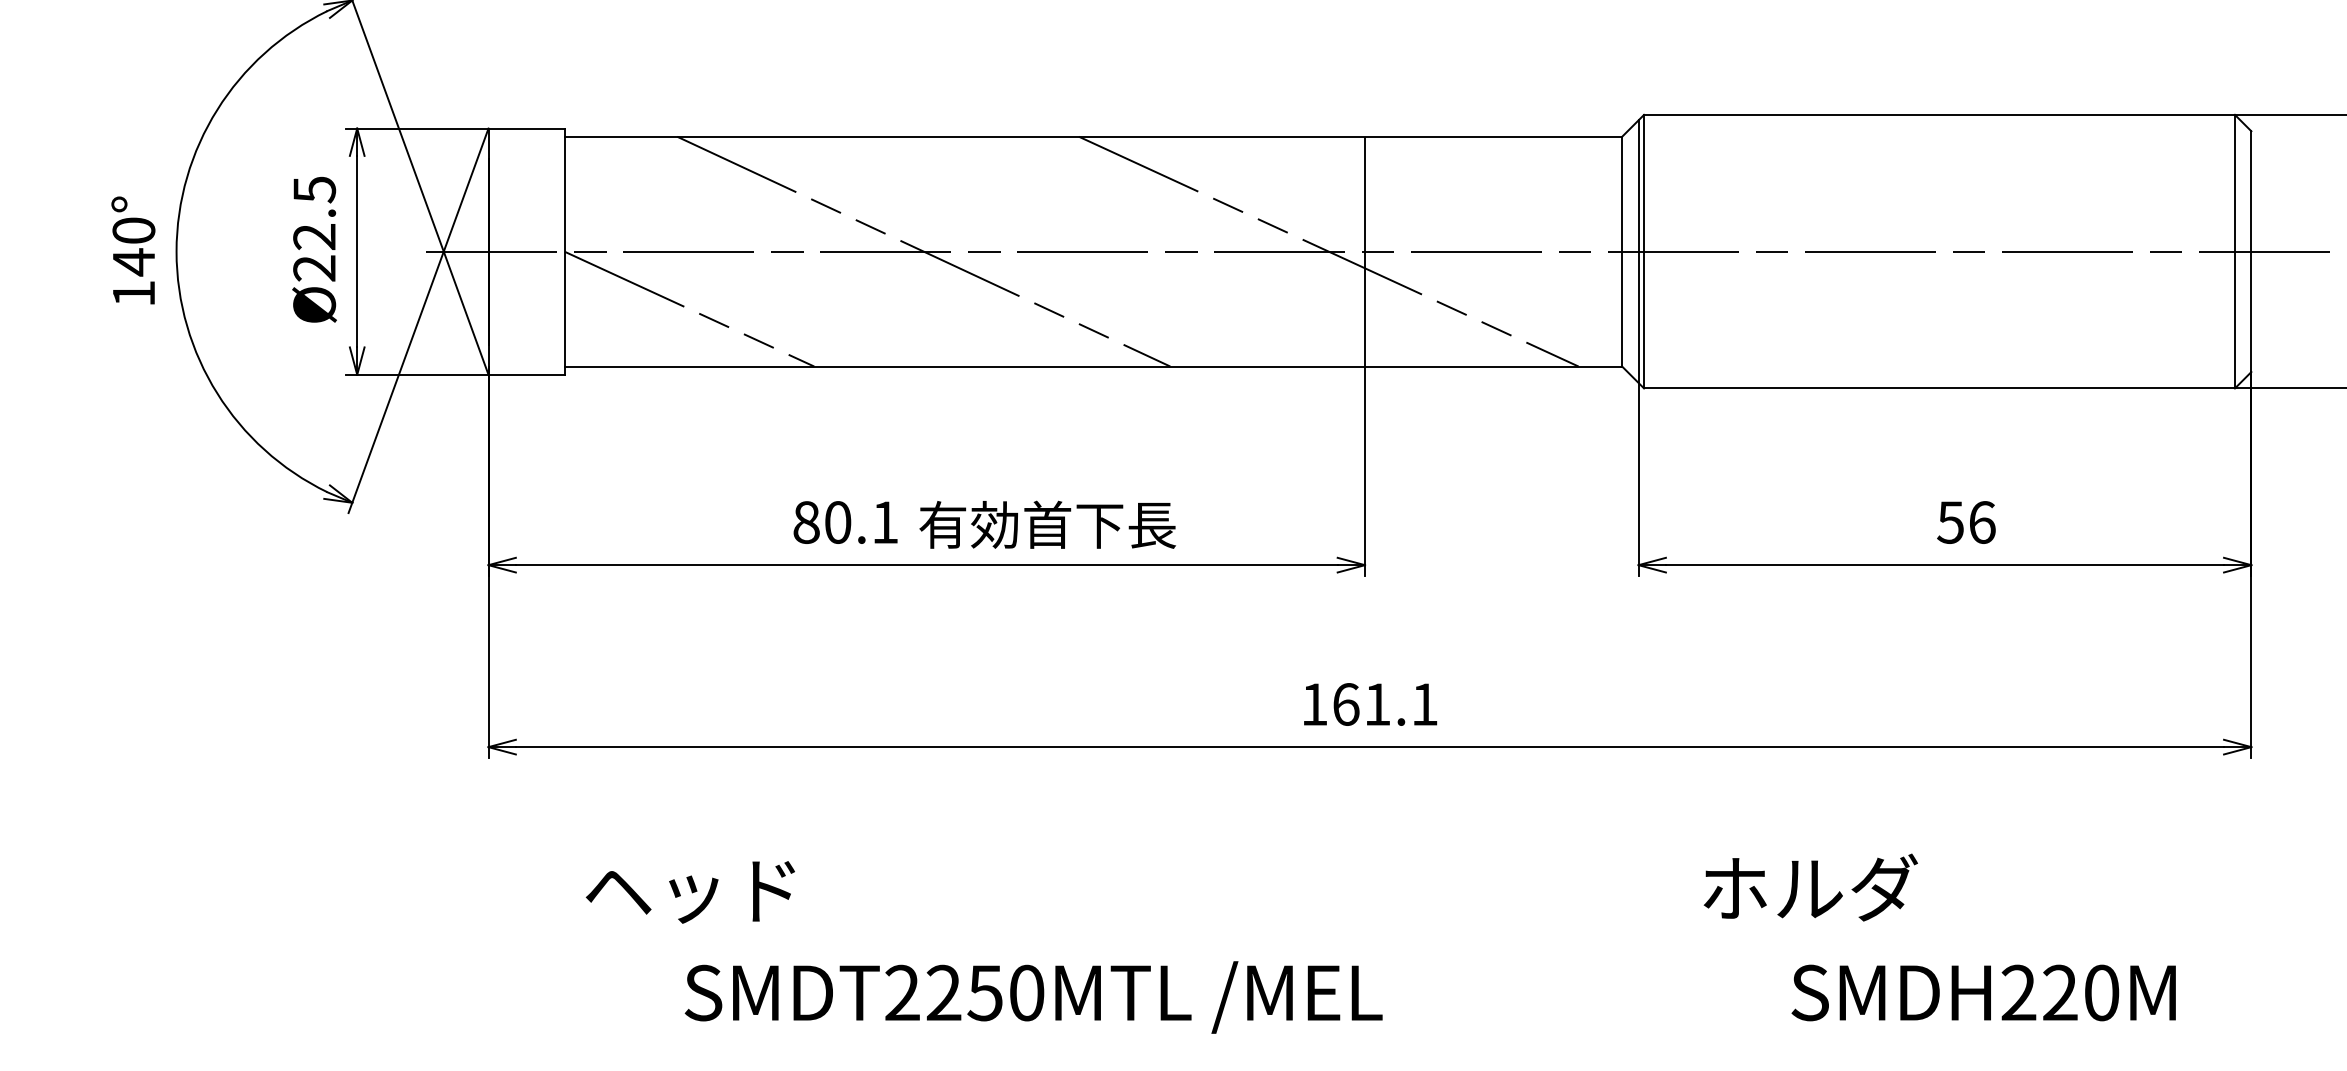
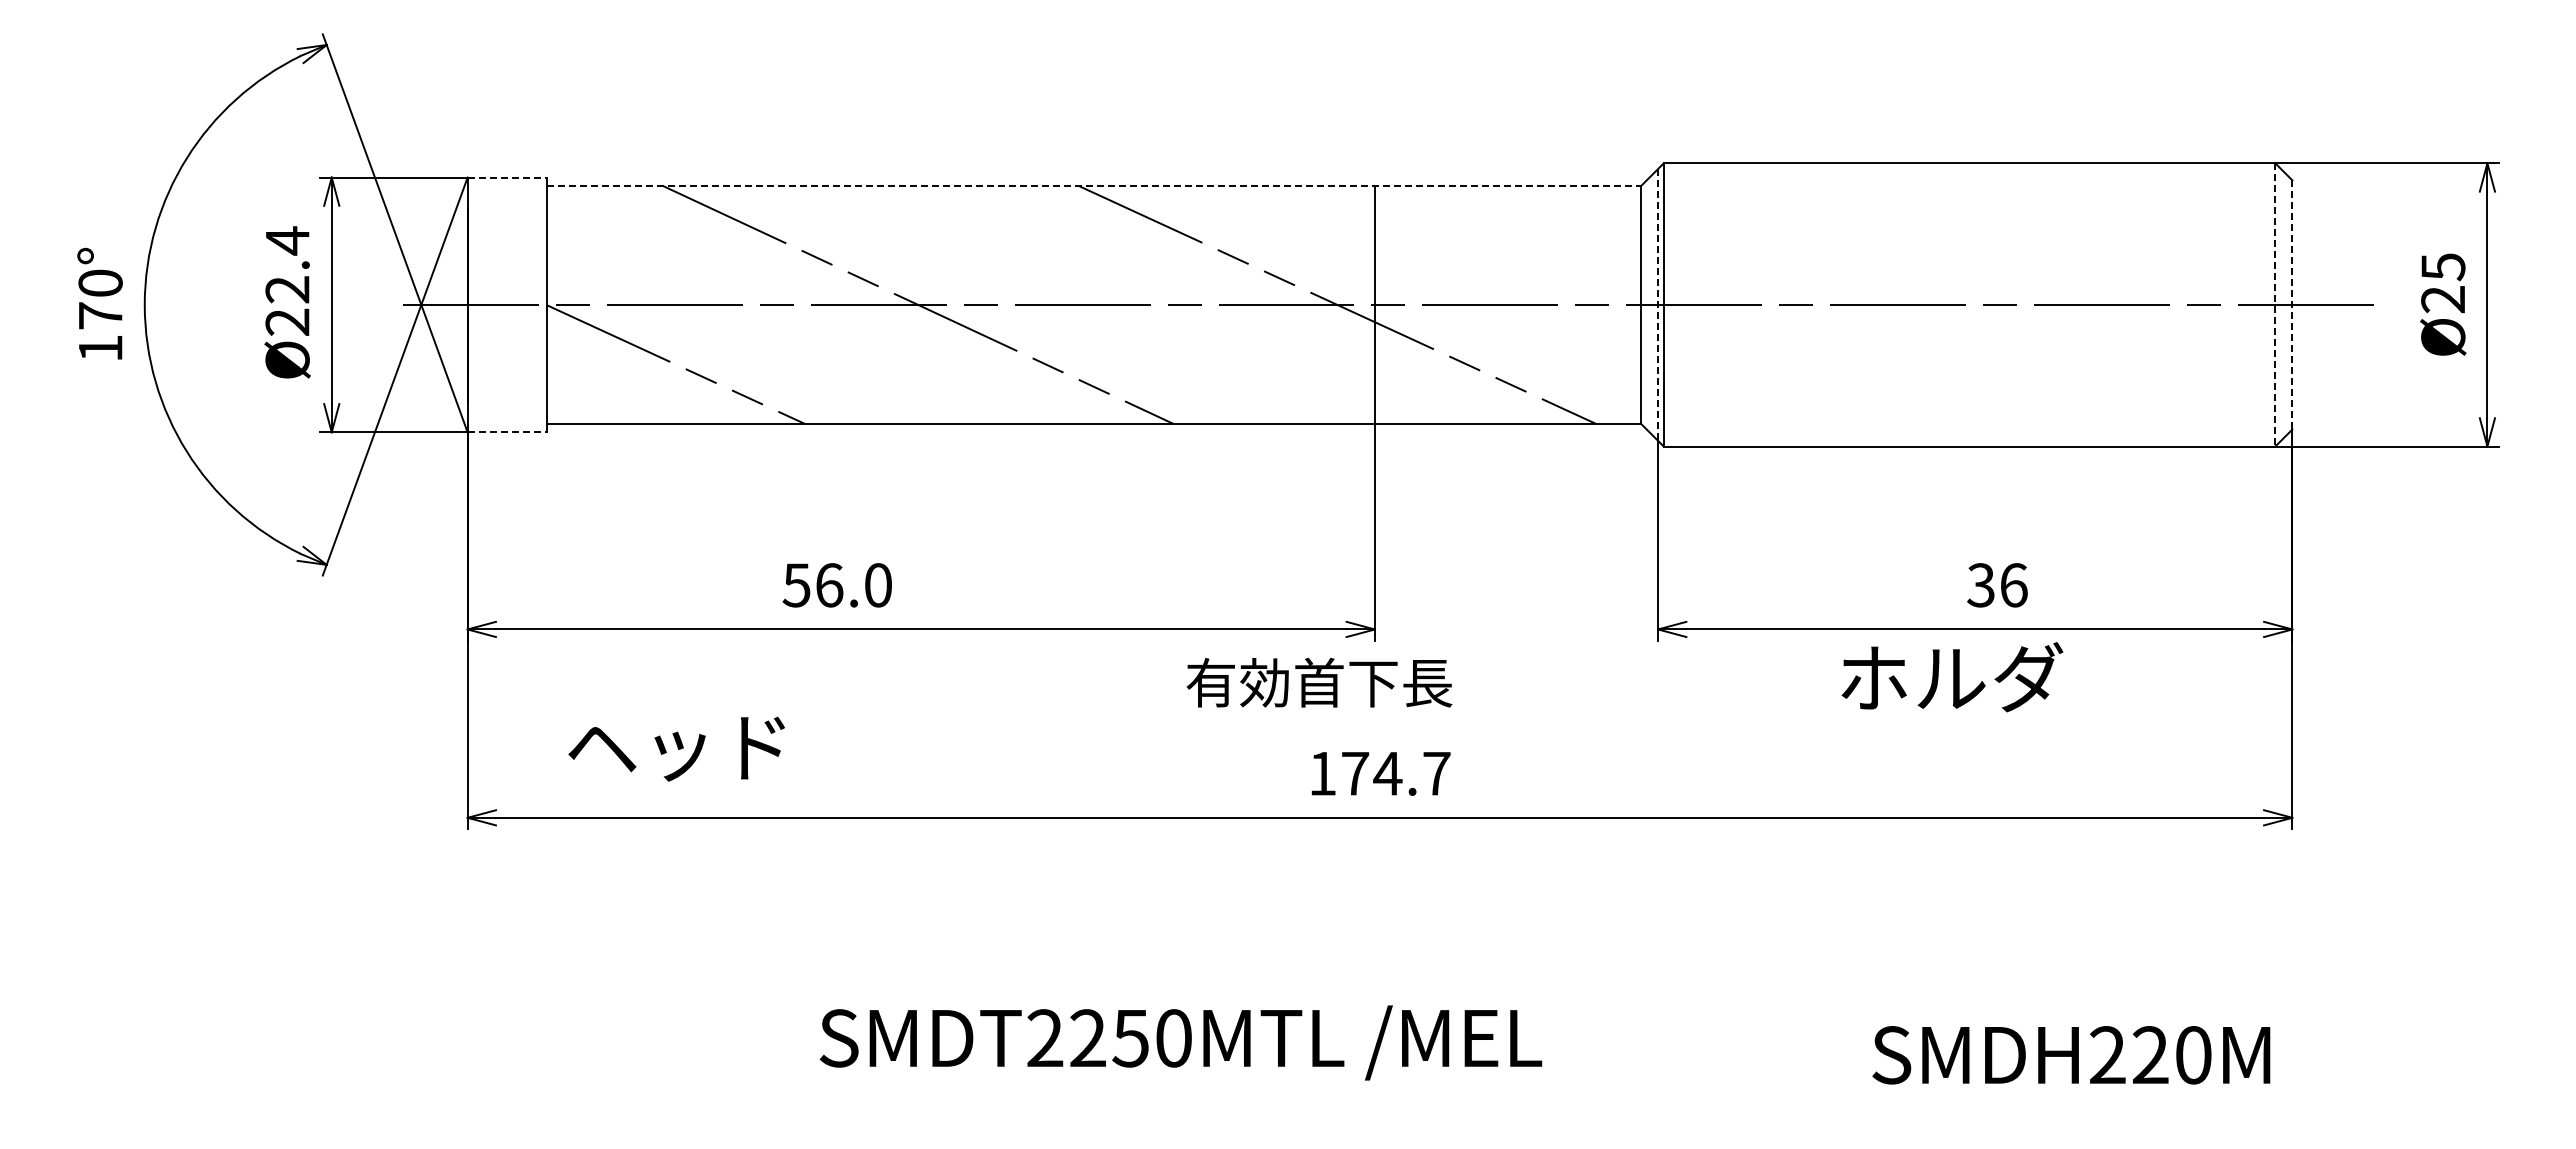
line: (527, 128) -> (507, 177), solid -> dashed
line: (1094, 137) -> (1094, 186), solid -> dashed
text: (314, 189) -> (287, 240), Ø22.5 -> Ø22.4
line: (1638, 251) -> (1658, 304), solid -> dashed
line: (2235, 251) -> (2275, 304), solid -> dashed
line: (2251, 251) -> (2292, 304), solid -> dashed
text: (133, 261) -> (100, 315), 140° -> 170°
line: (527, 374) -> (507, 432), solid -> dashed
text: (844, 522) -> (836, 585), 80.1 -> 56.0
text: (1950, 522) -> (1980, 585), 56 -> 36
text: (1047, 524) -> (1319, 682), moved
text: (1385, 704) -> (1396, 773), 161.1 -> 174.7
text: (1810, 887) -> (1952, 677), moved
text: (690, 891) -> (676, 748), moved
text: (1983, 993) -> (2071, 1055), moved
text: (1033, 997) -> (1180, 1042), moved

